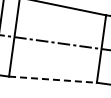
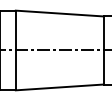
line: (53, 79) -> (60, 87), dashed -> solid

